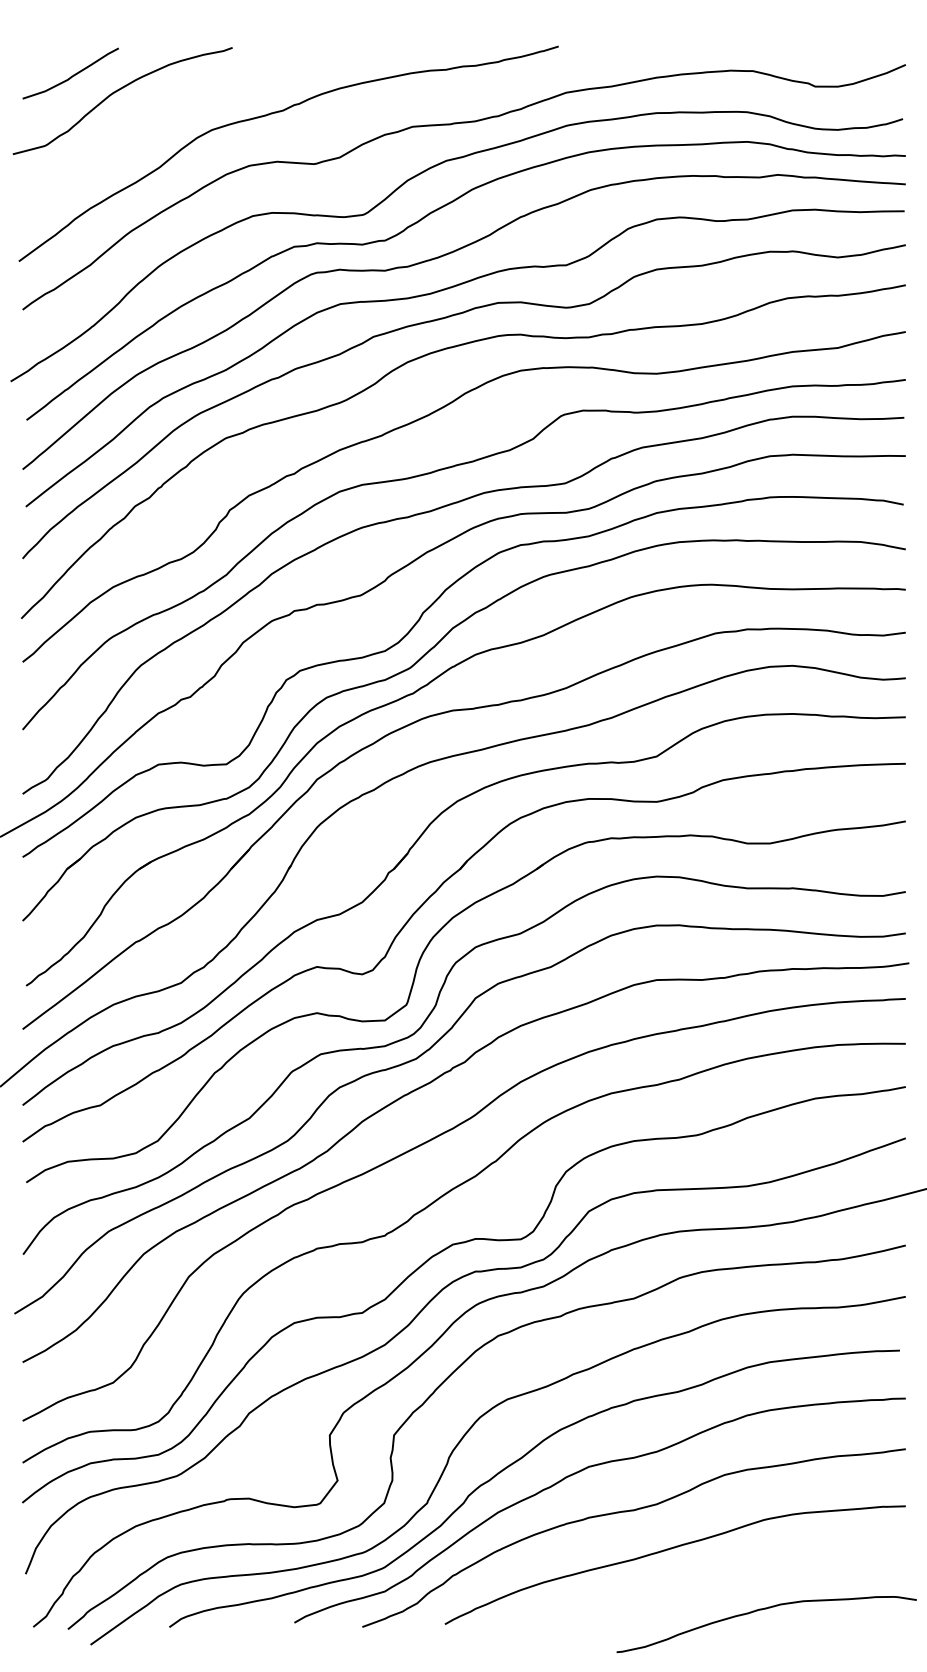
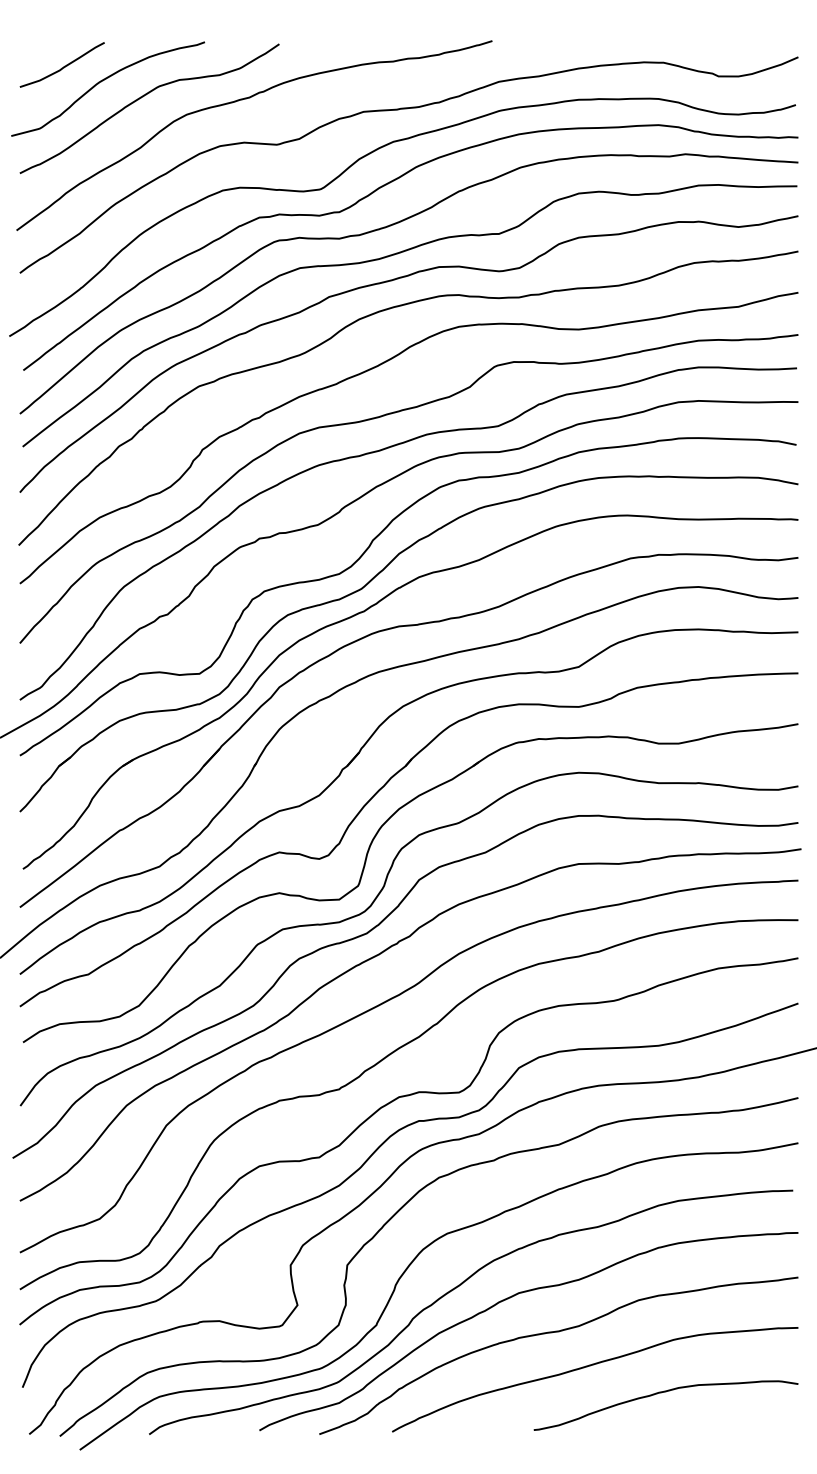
curve: (162, 110) -> (143, 97), added
curve: (762, 1610) -> (662, 1393), moved

